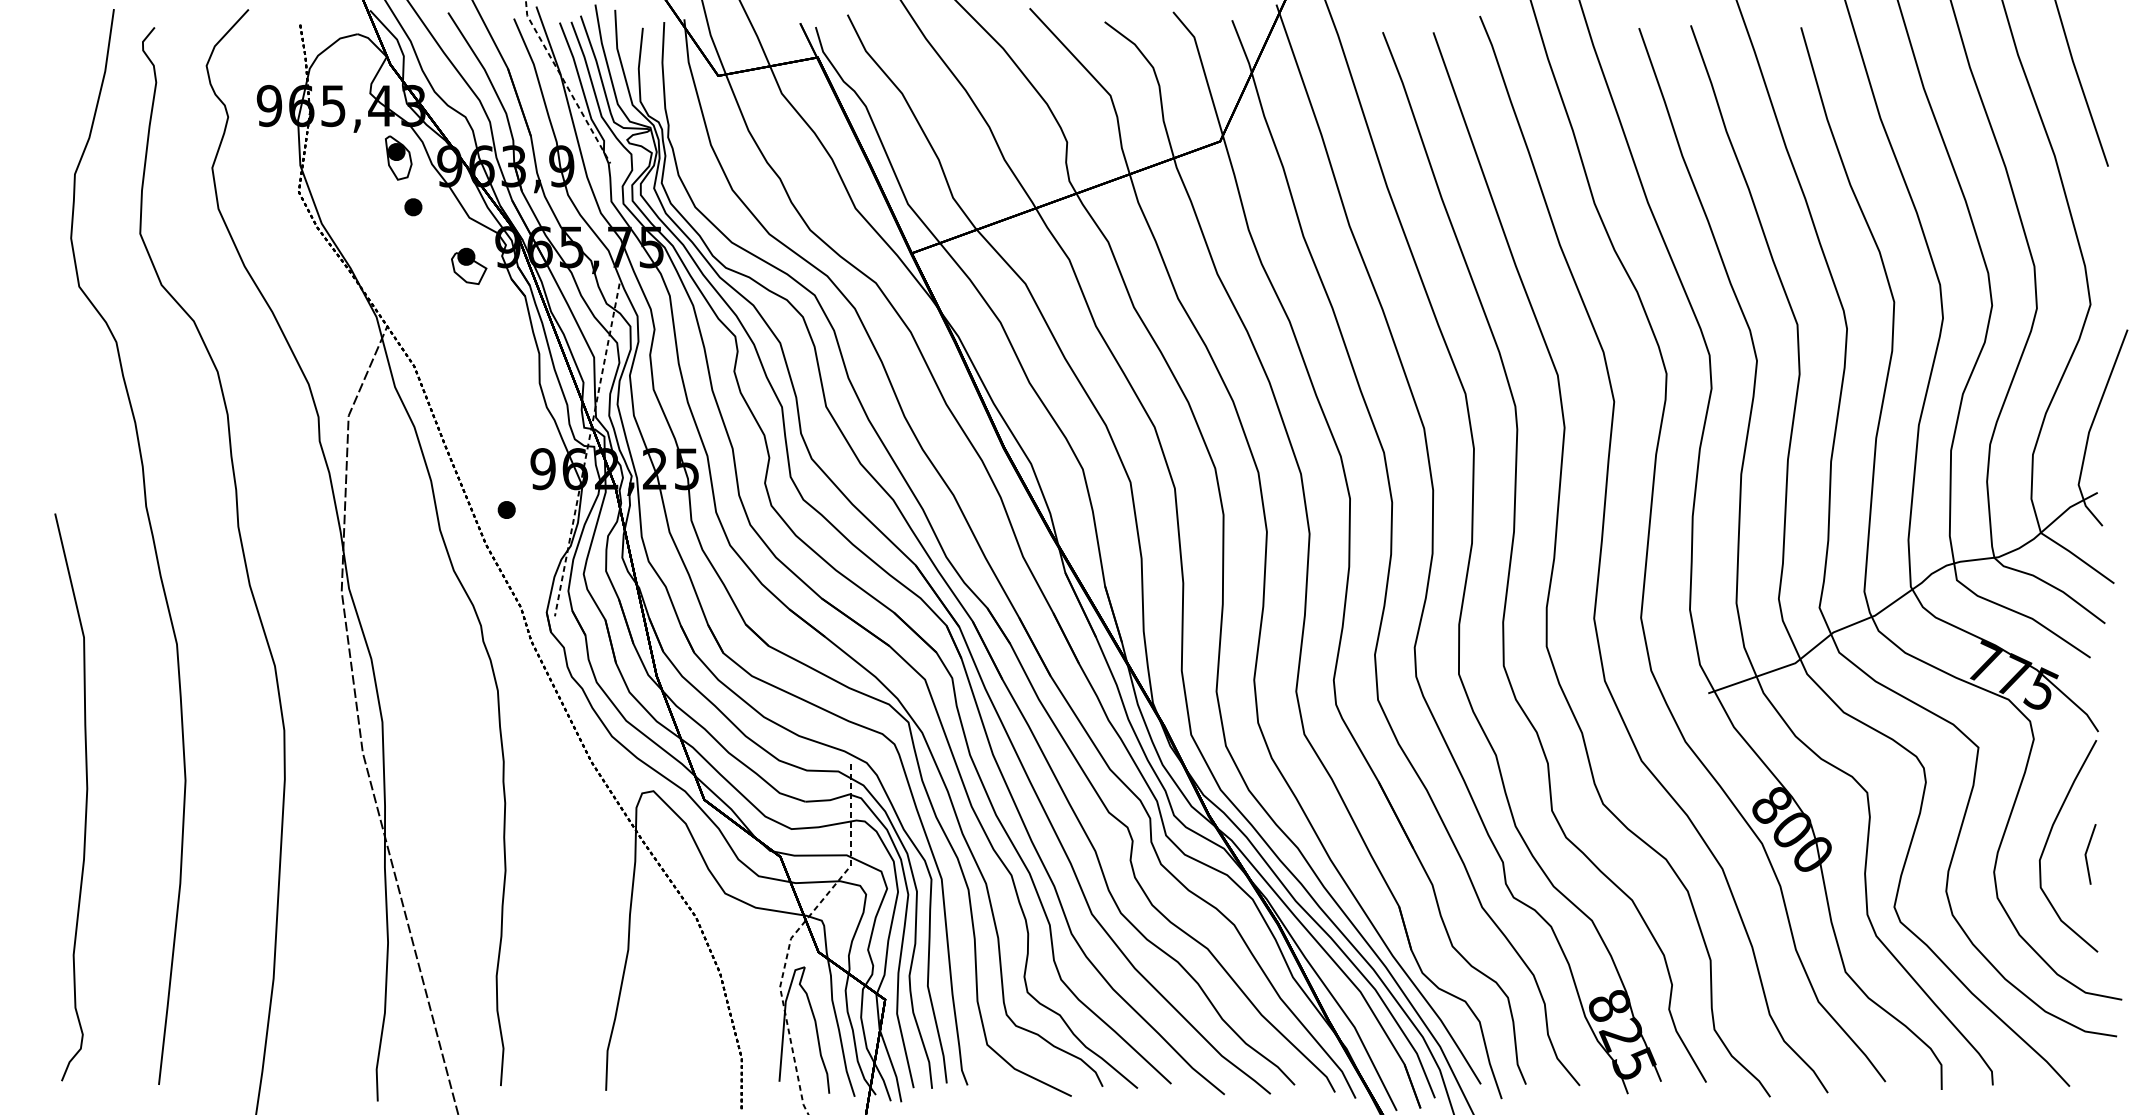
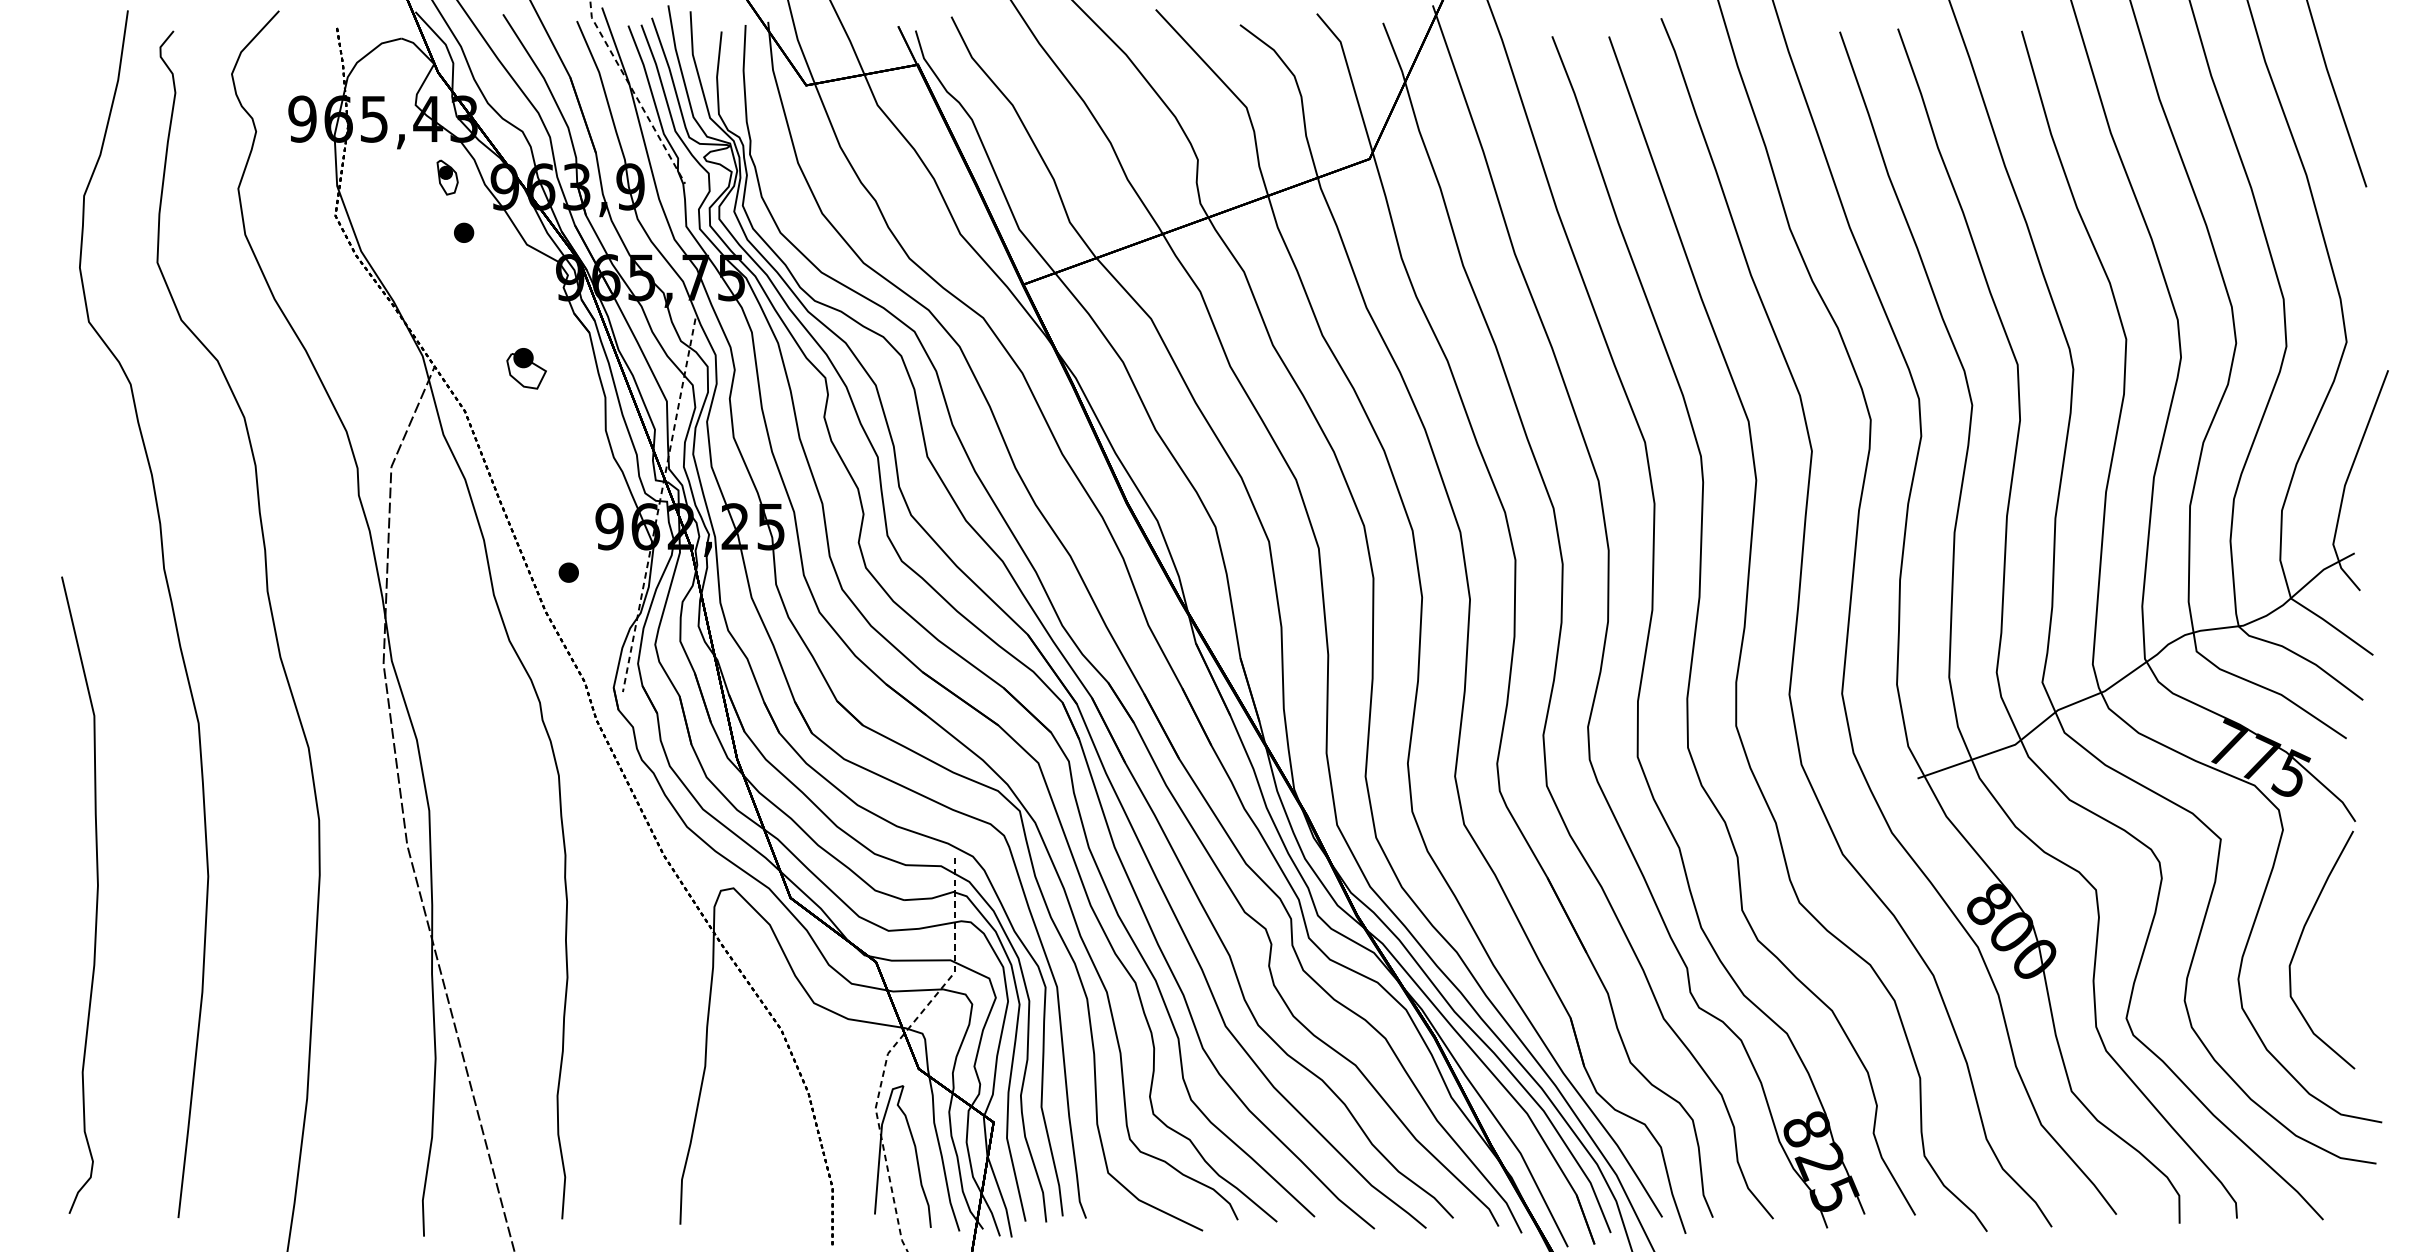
part: (398, 157) -> (447, 176), size x0.7
part: (469, 265) -> (527, 367), moved
line: (2087, 852) -> (2343, 957), removed

